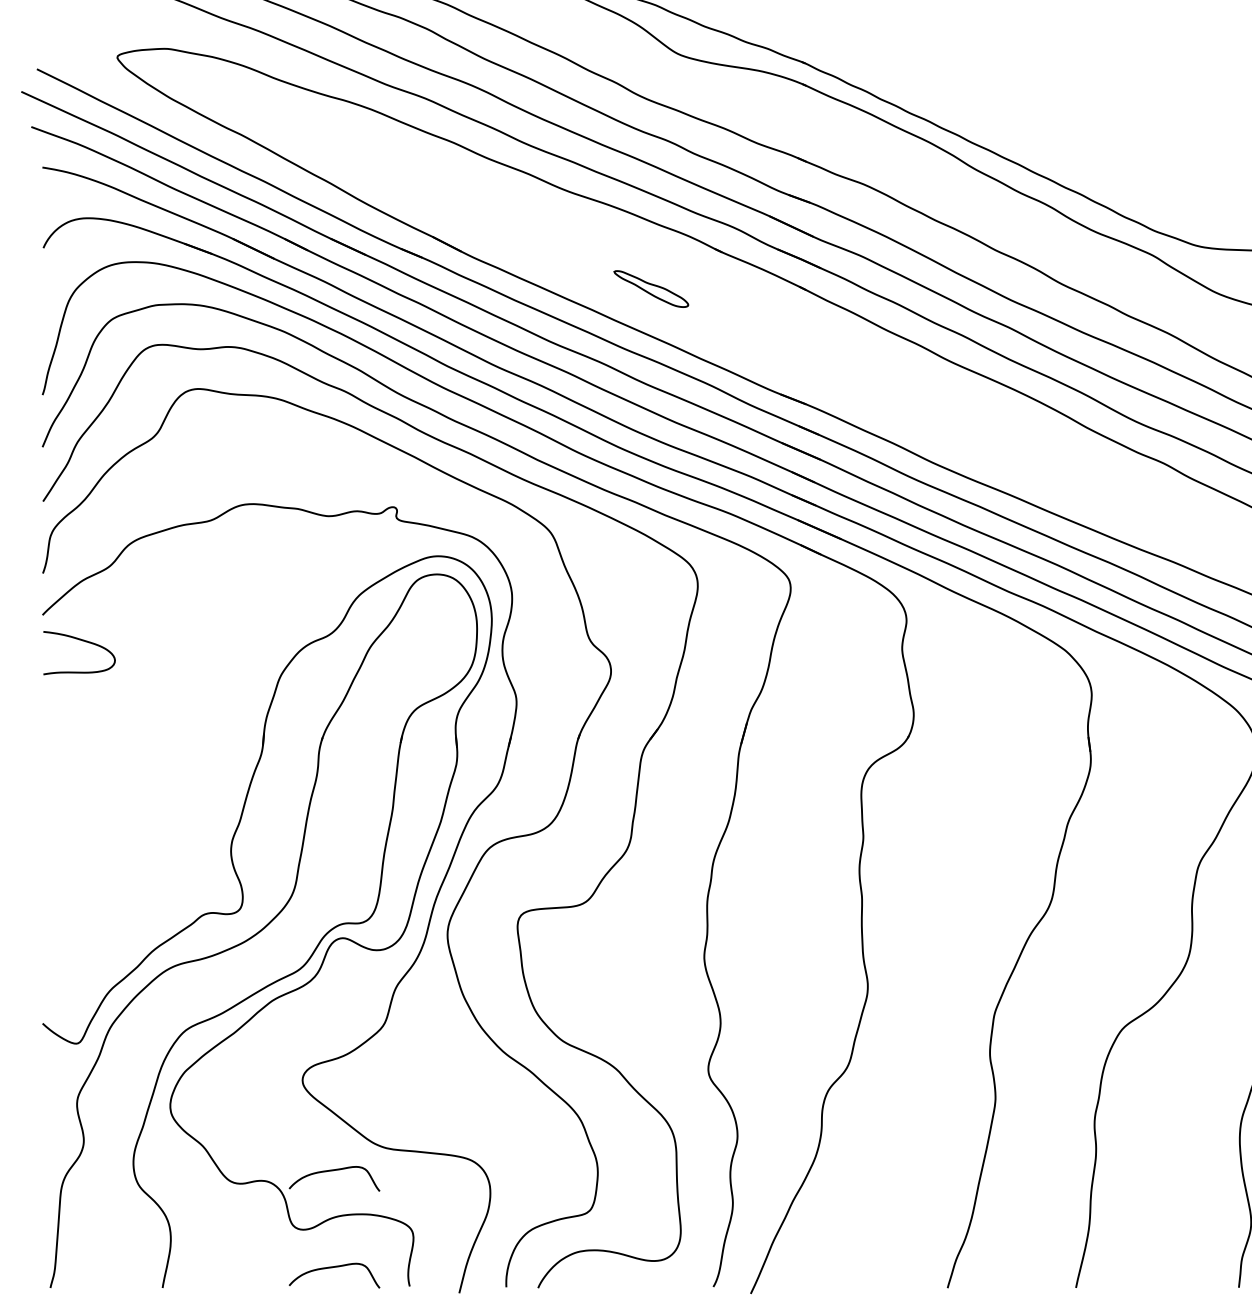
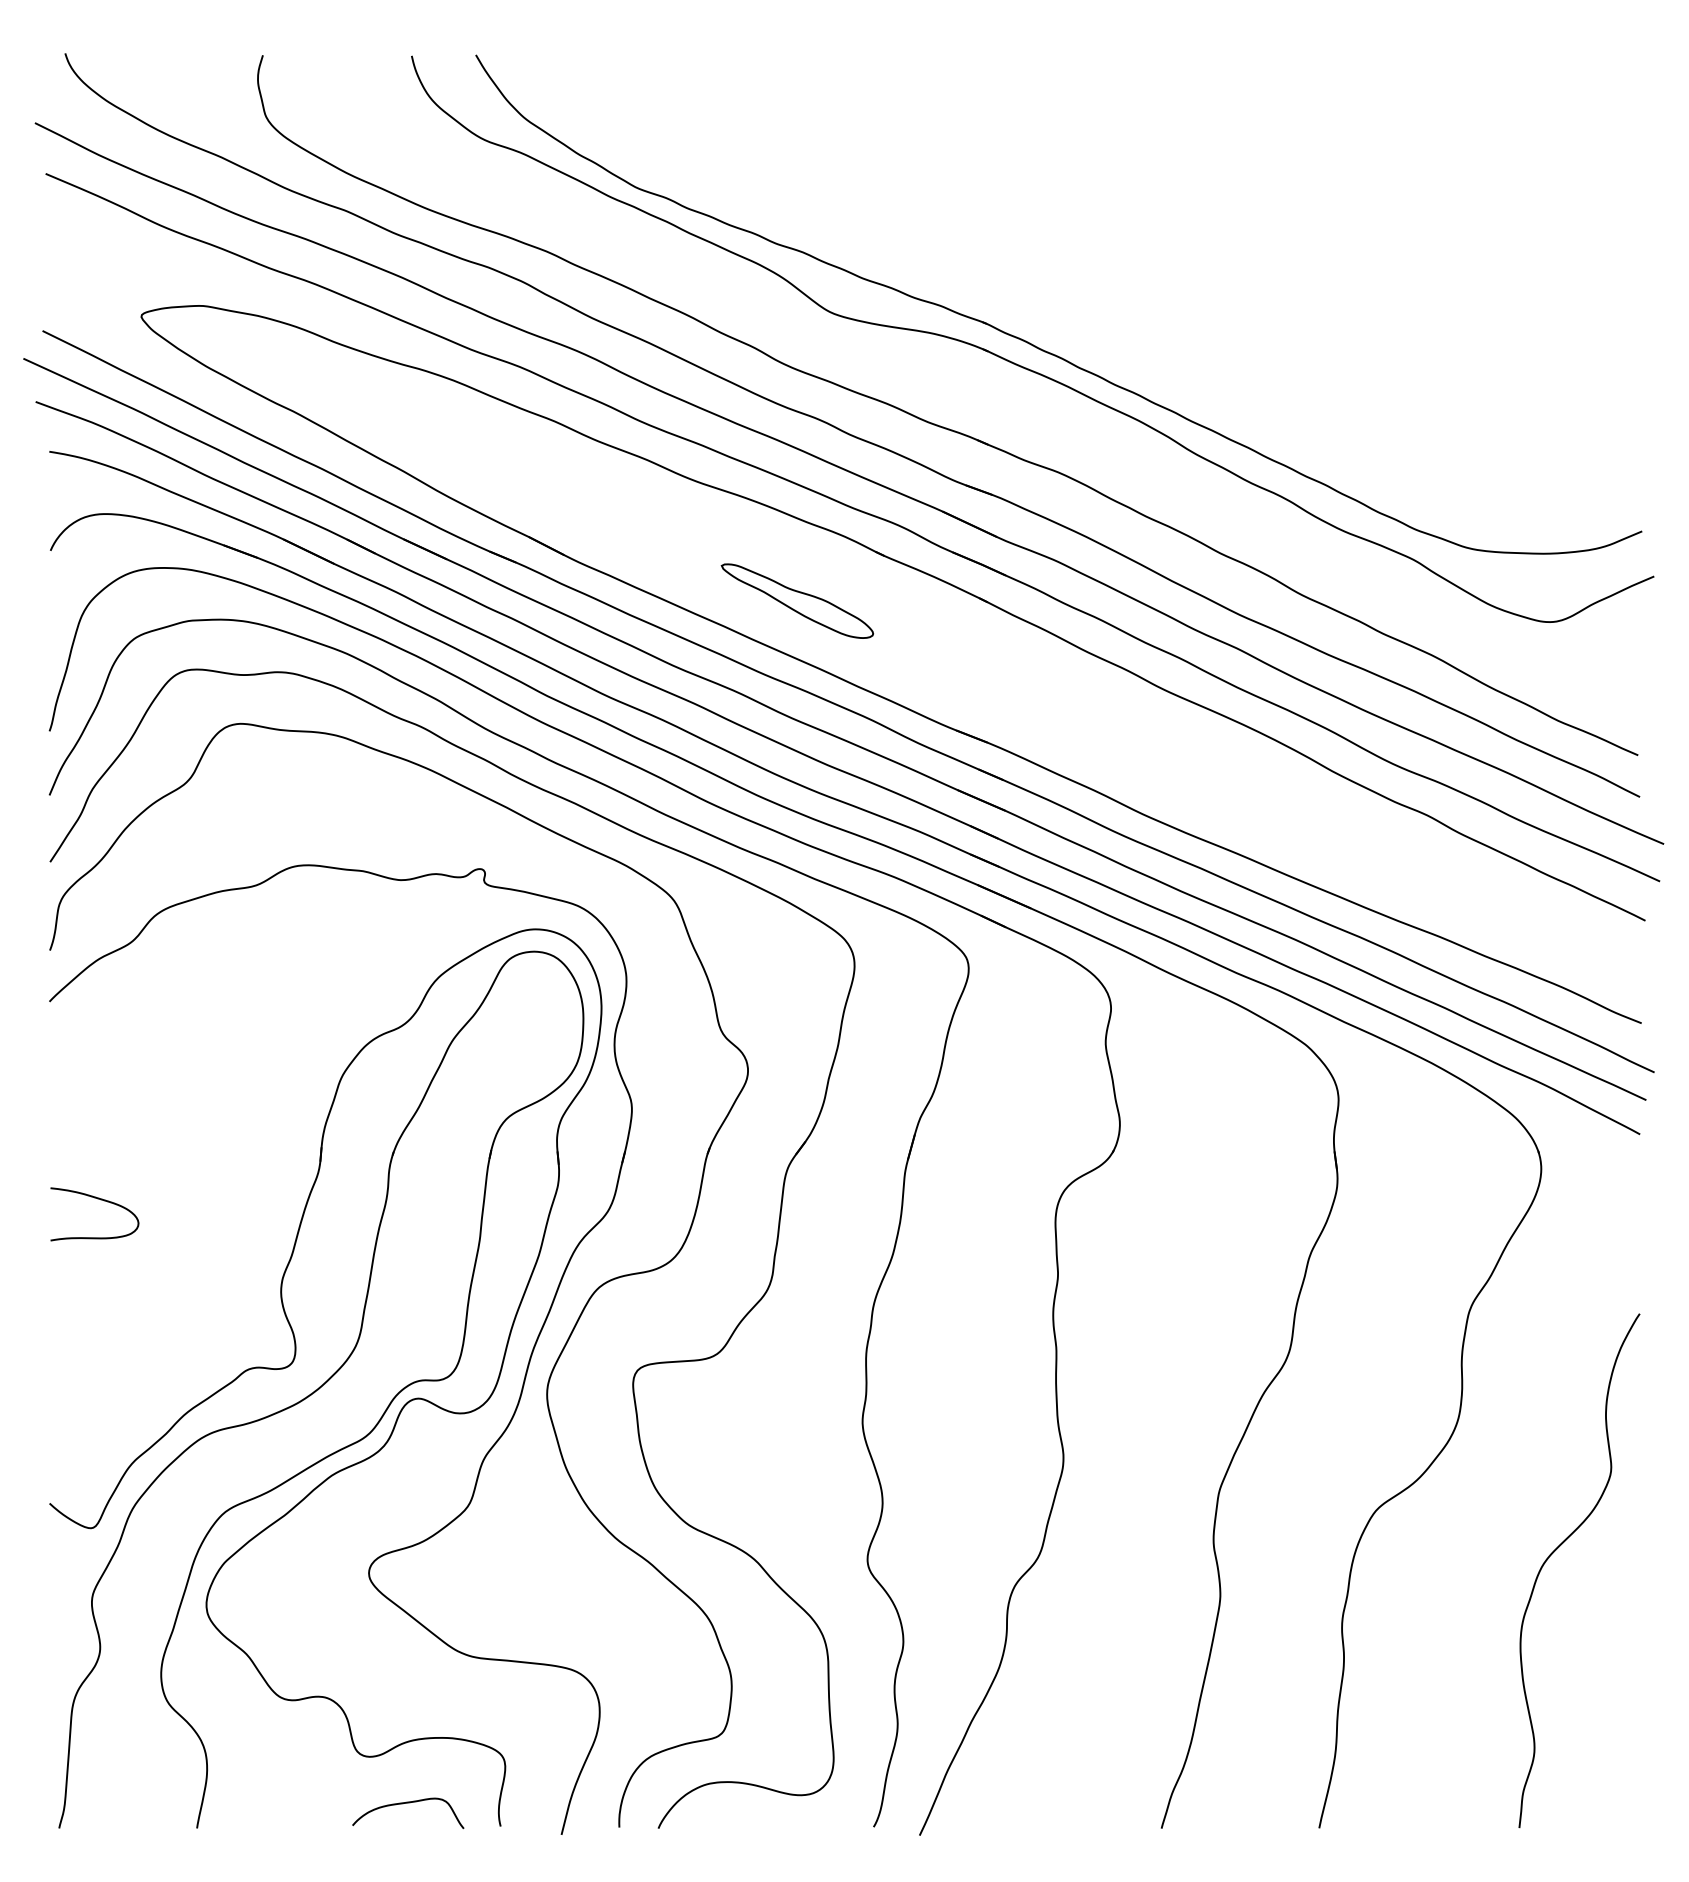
part: (651, 288) -> (797, 600), size x1.67
curve: (84, 641) -> (100, 1200), moved
curve: (334, 1170) -> (408, 1684), removed

